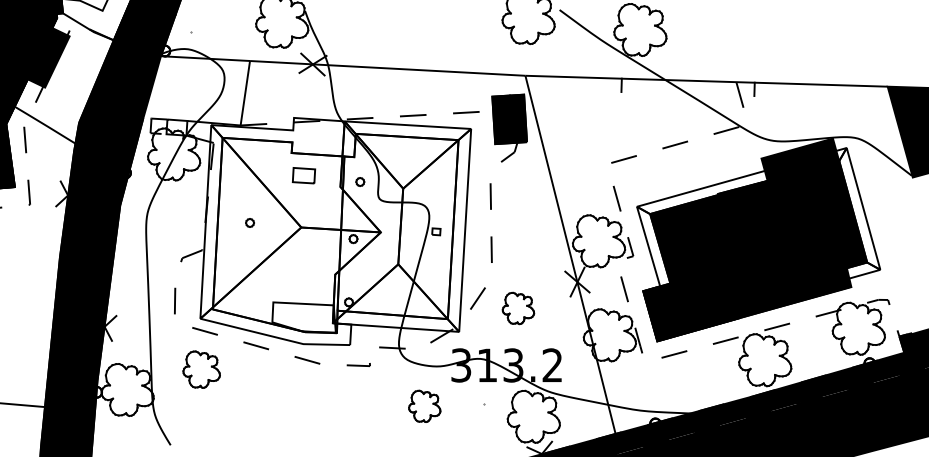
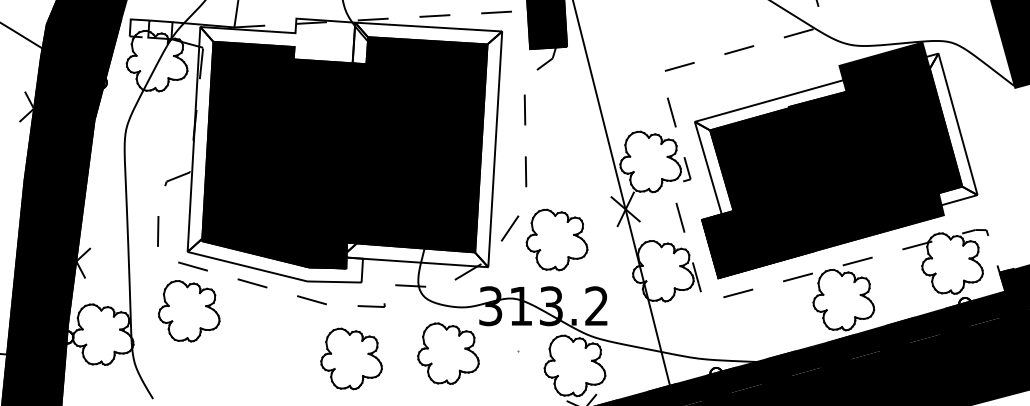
fill: (335, 232) -> (344, 151), added
part: (518, 308) -> (557, 240), size x1.67
part: (201, 369) -> (188, 310), size x1.43
part: (424, 406) -> (447, 353), size x1.67
part: (341, 410) -> (351, 358), added

